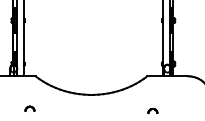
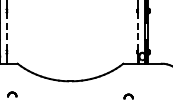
line: (24, 42) -> (7, 31), solid -> dashed
line: (162, 42) -> (137, 31), solid -> dashed

